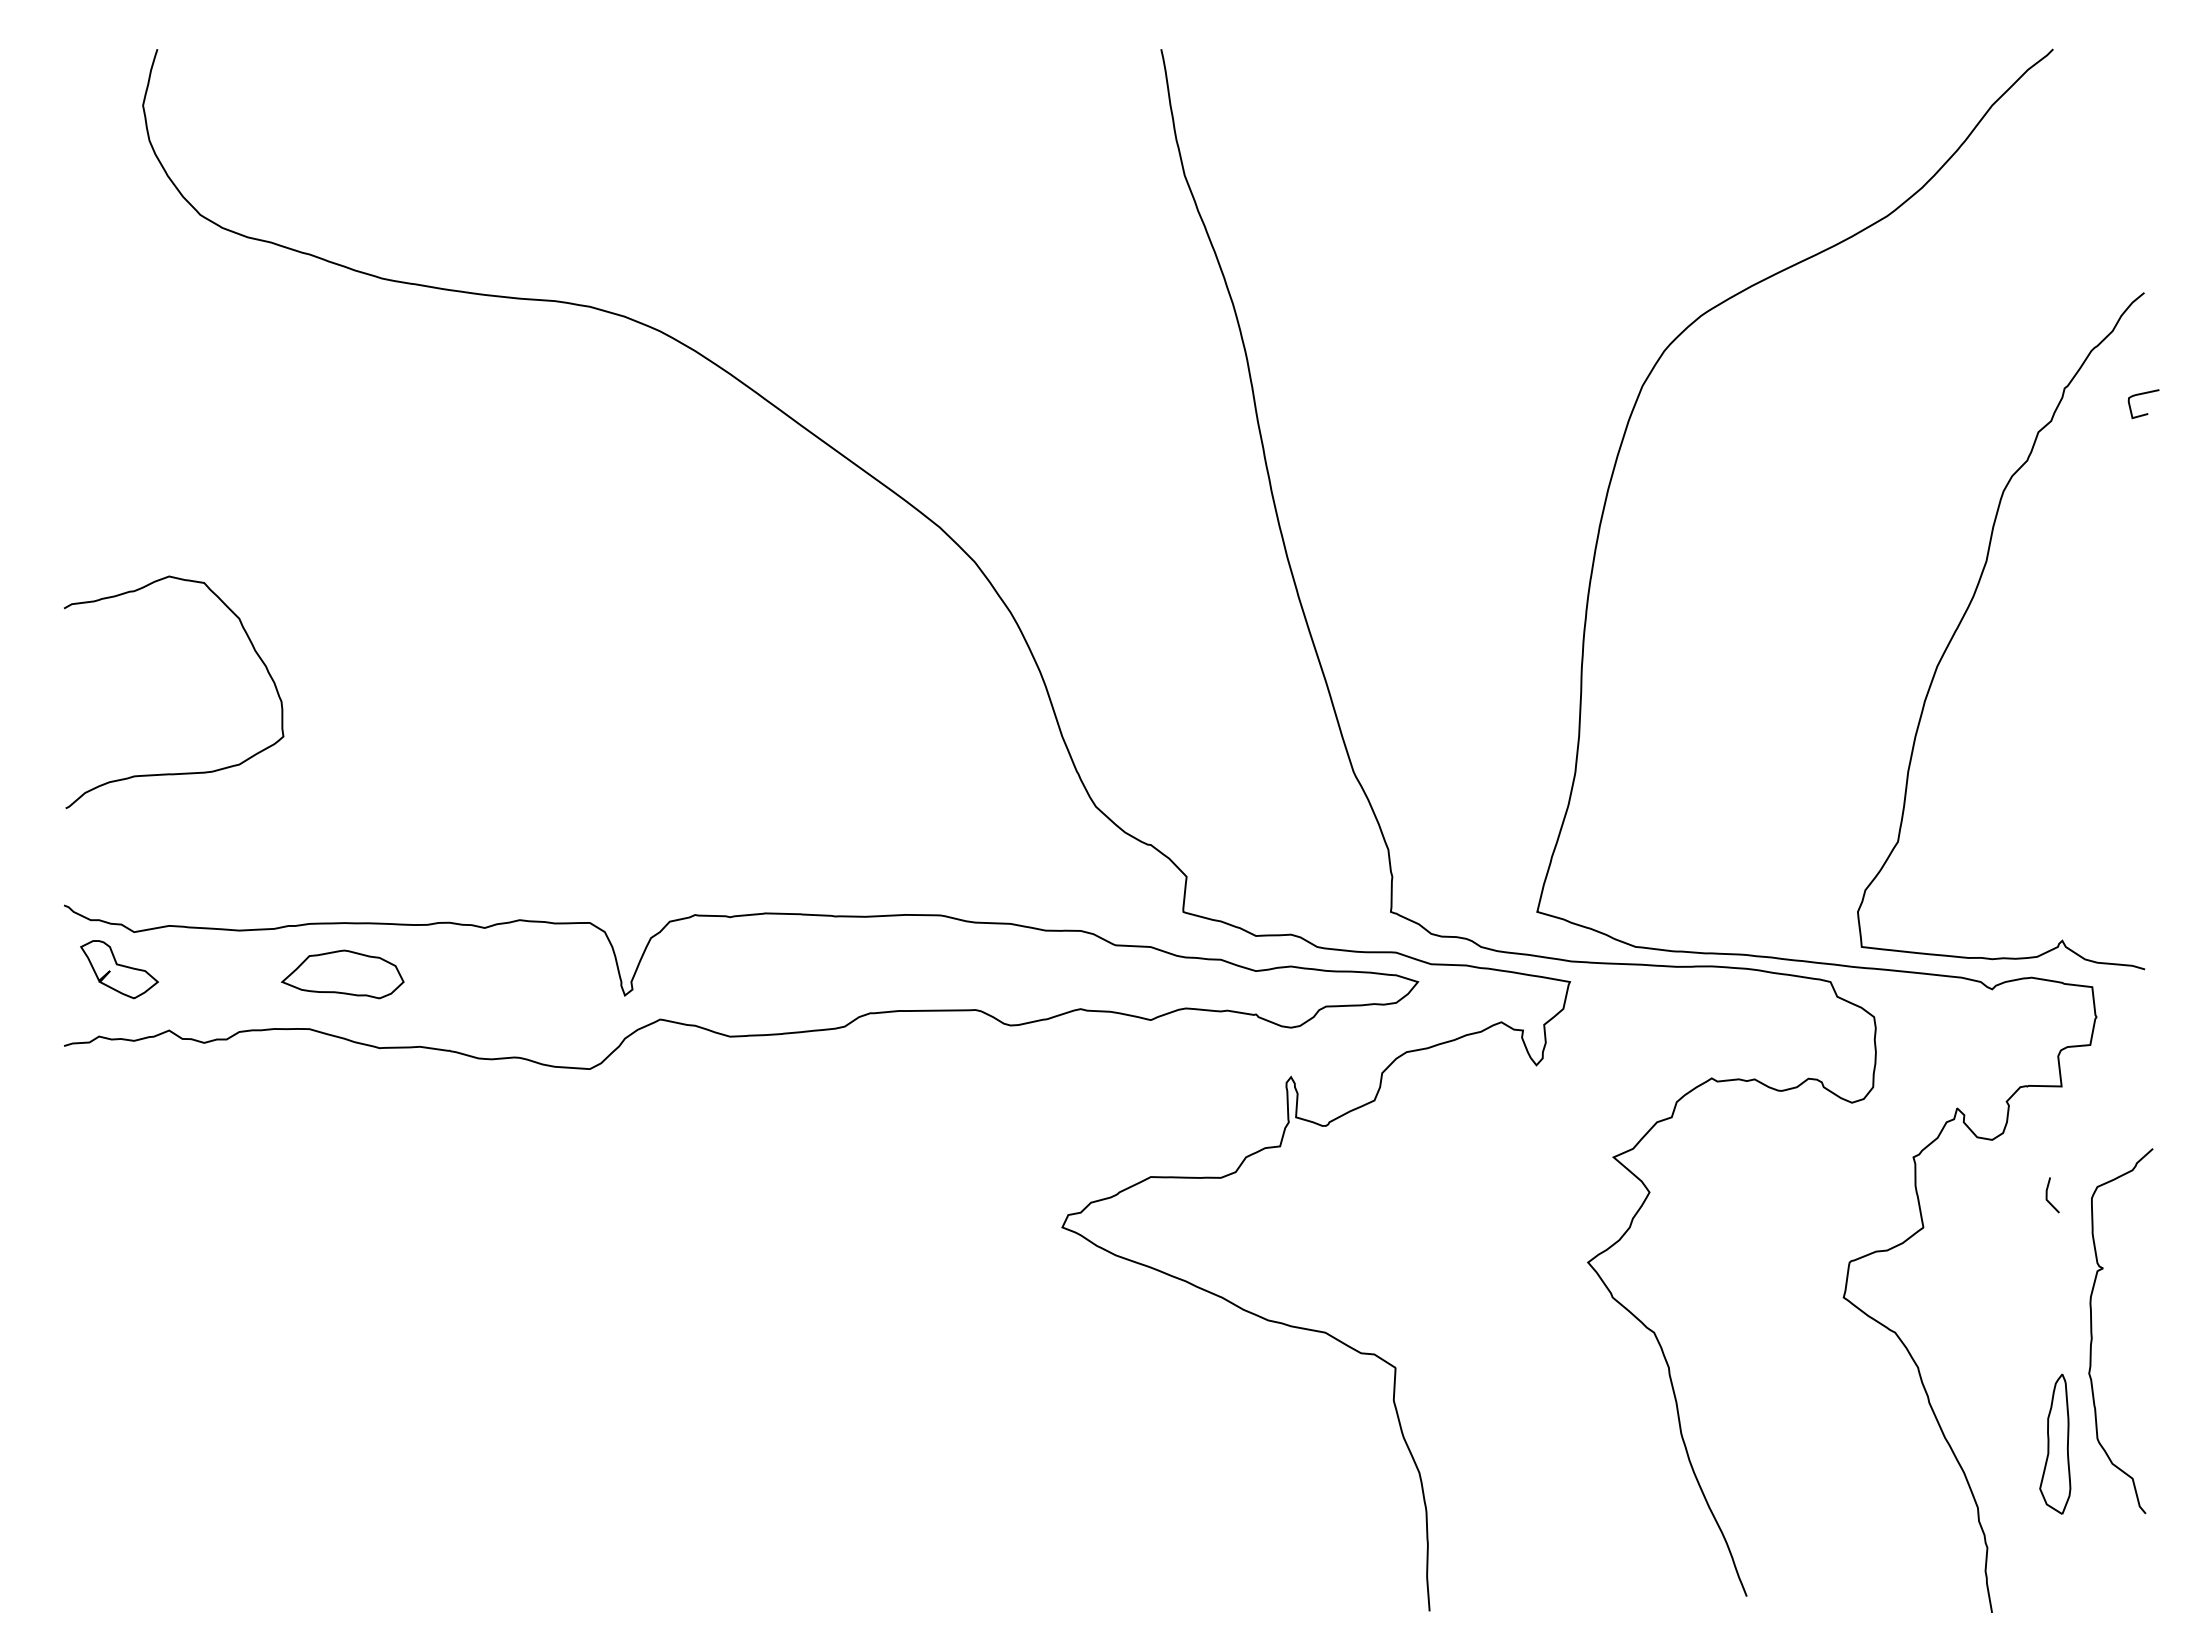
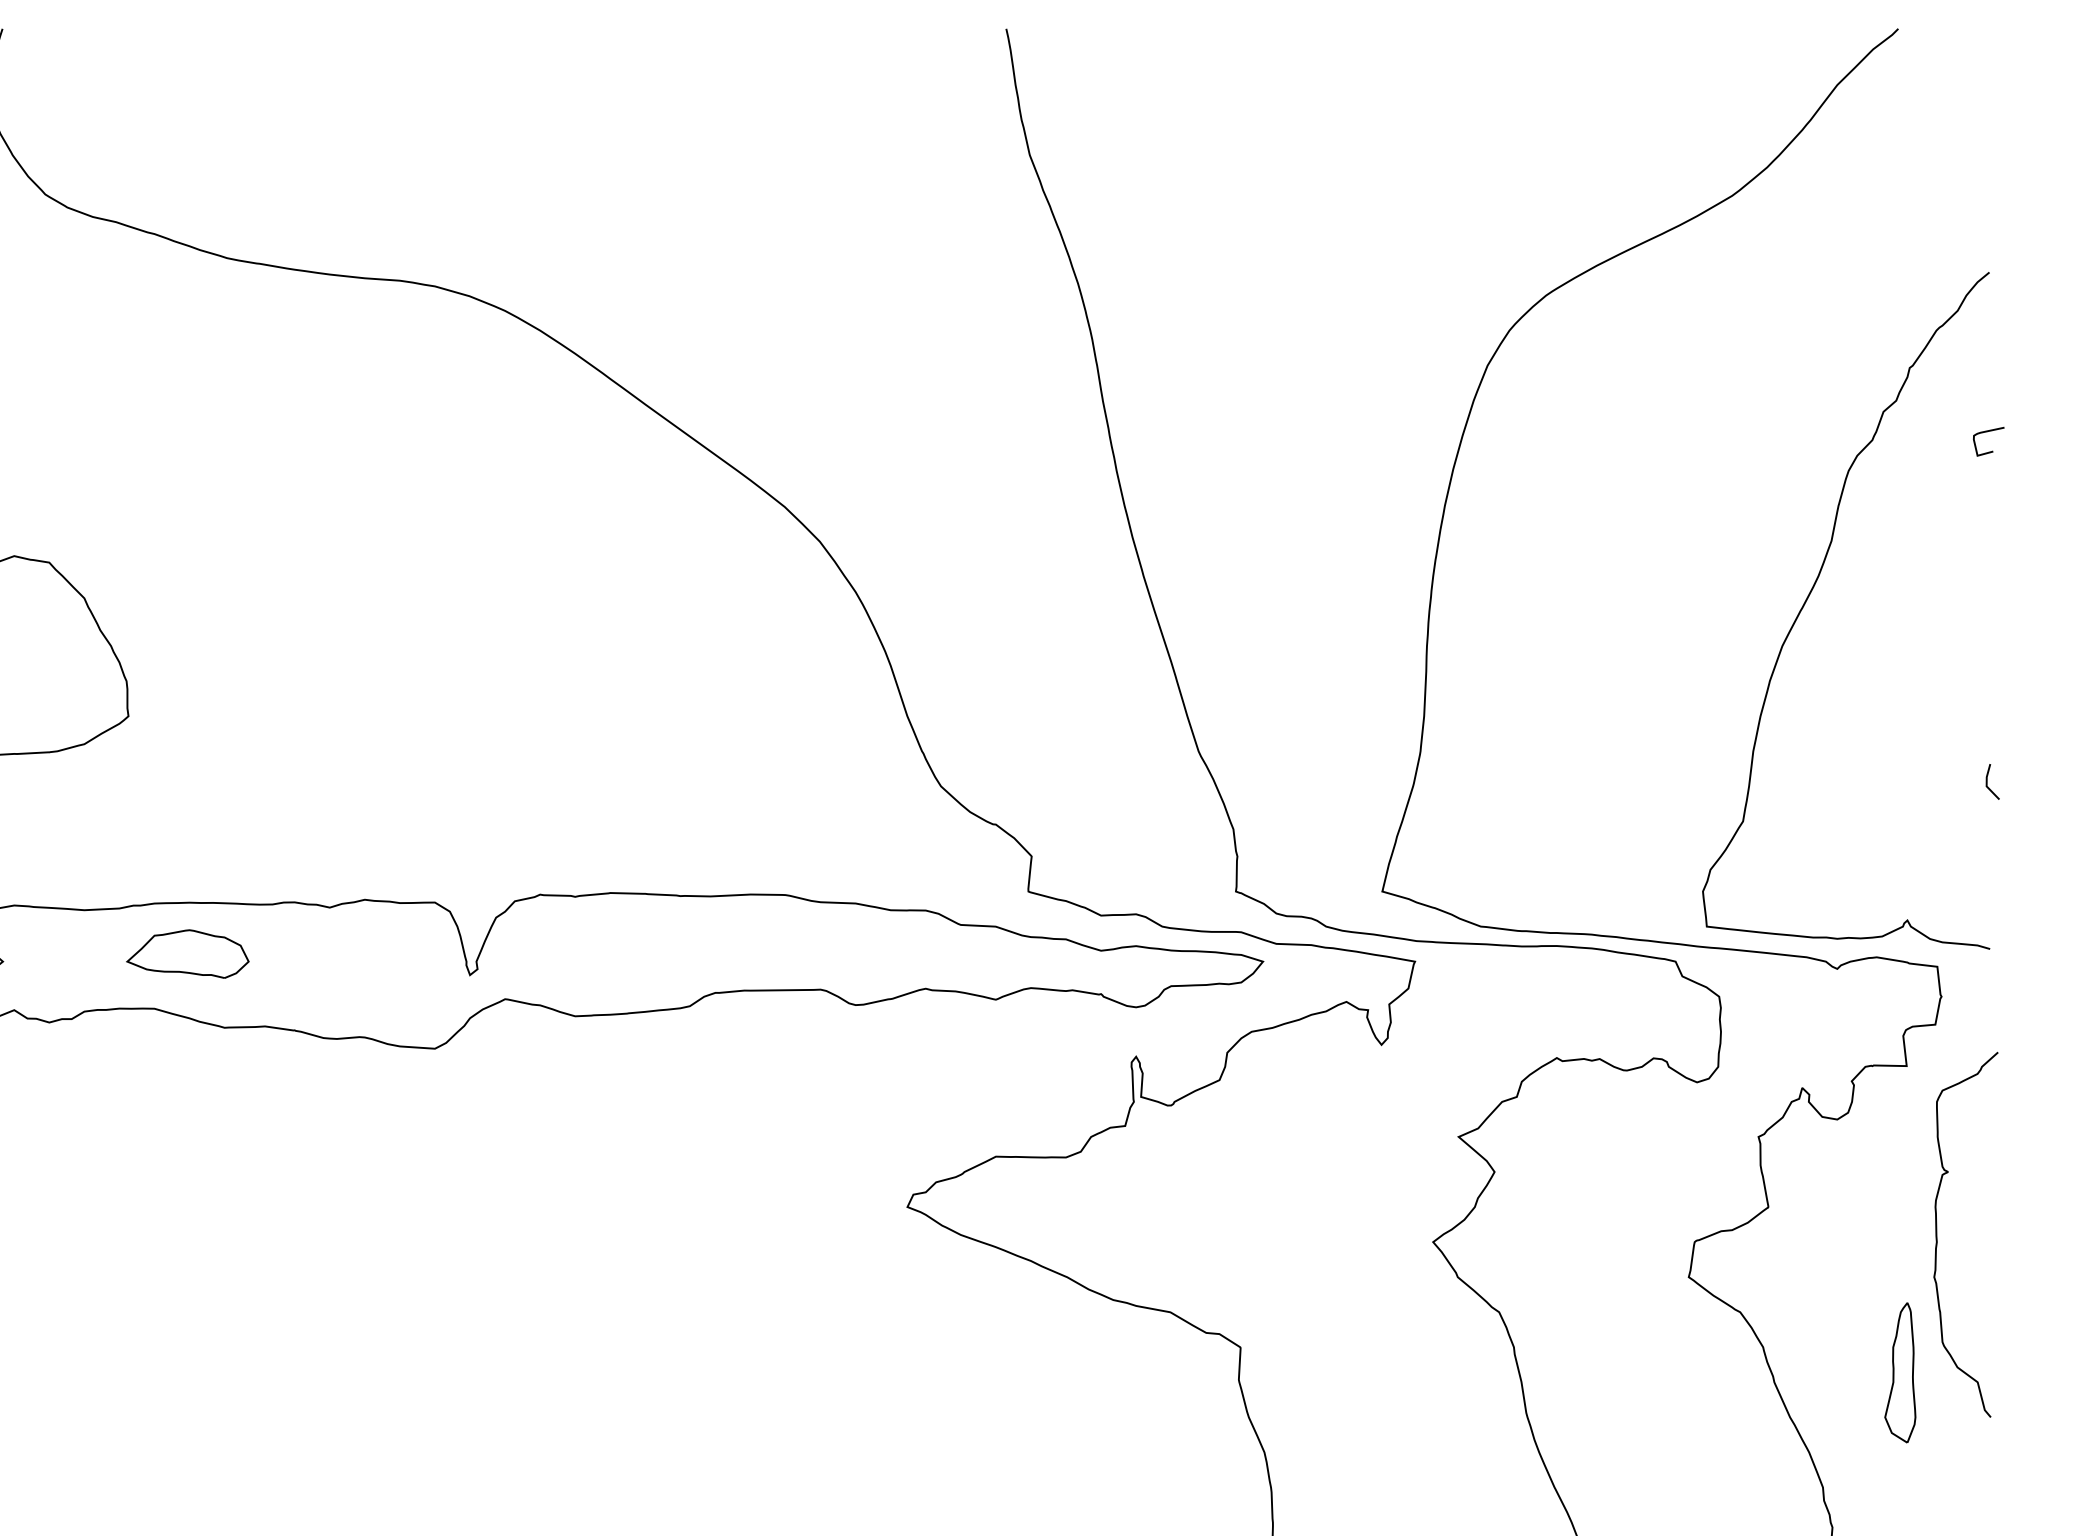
curve: (2145, 413) -> (1990, 451), moved
line: (2047, 1195) -> (1987, 782), moved
curve: (2092, 1331) -> (1937, 1235), moved
part: (2055, 1443) -> (1900, 1372), moved

